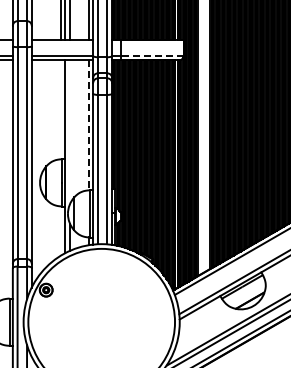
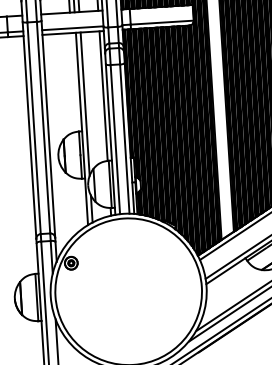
line: (152, 55) -> (162, 22), dashed -> solid
line: (88, 125) -> (103, 96), dashed -> solid
line: (70, 132) -> (85, 104), added

